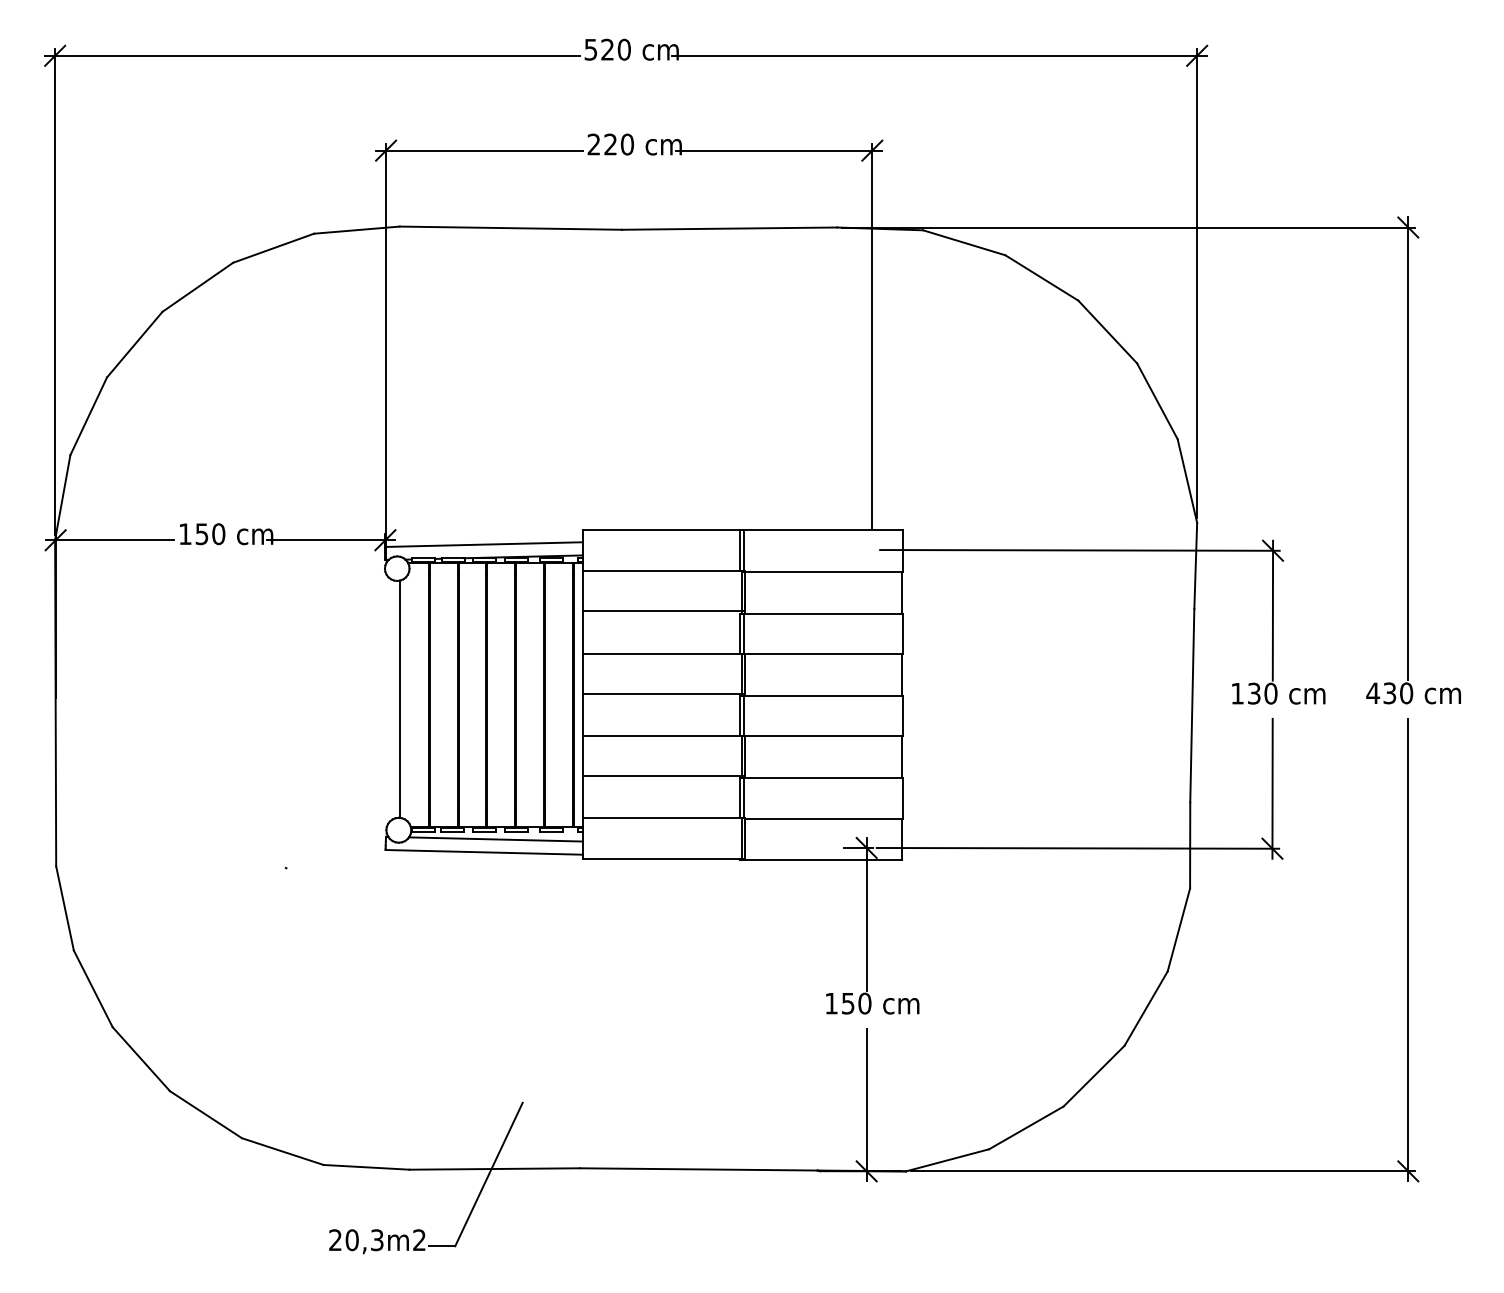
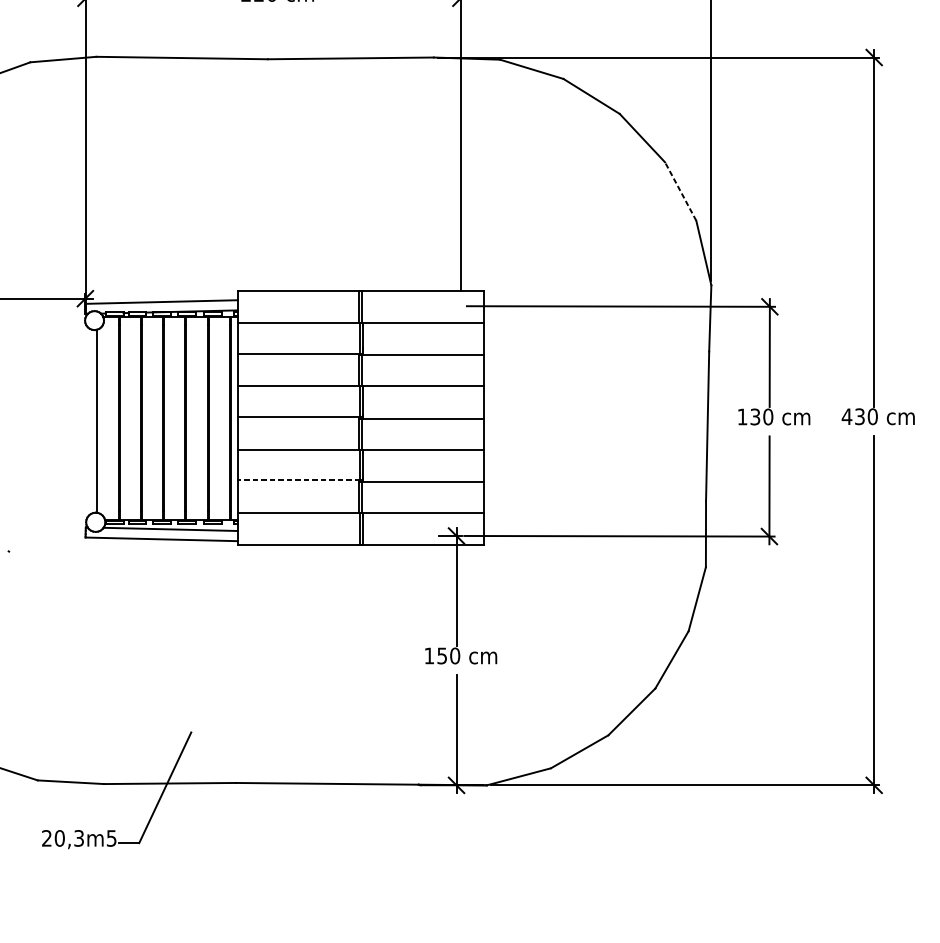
line: (1157, 401) -> (680, 191), solid -> dashed
line: (661, 775) -> (298, 480), solid -> dashed
text: (419, 1240) -> (111, 838), 20,3m2 -> 20,3m5

